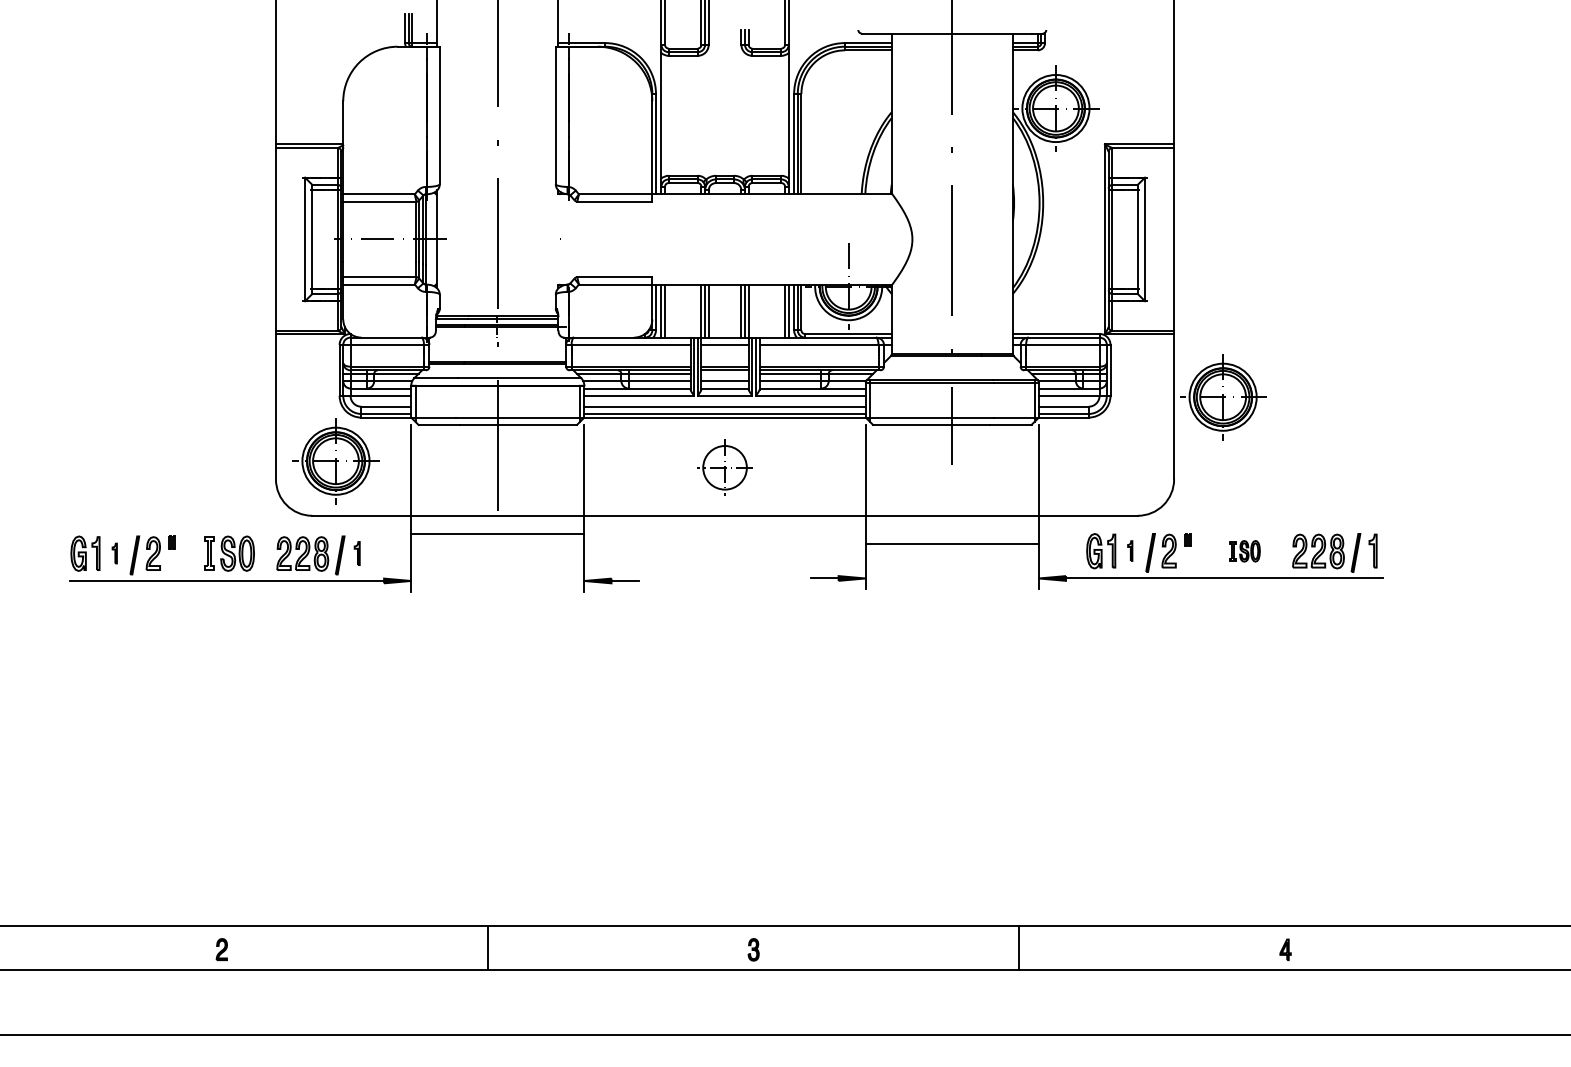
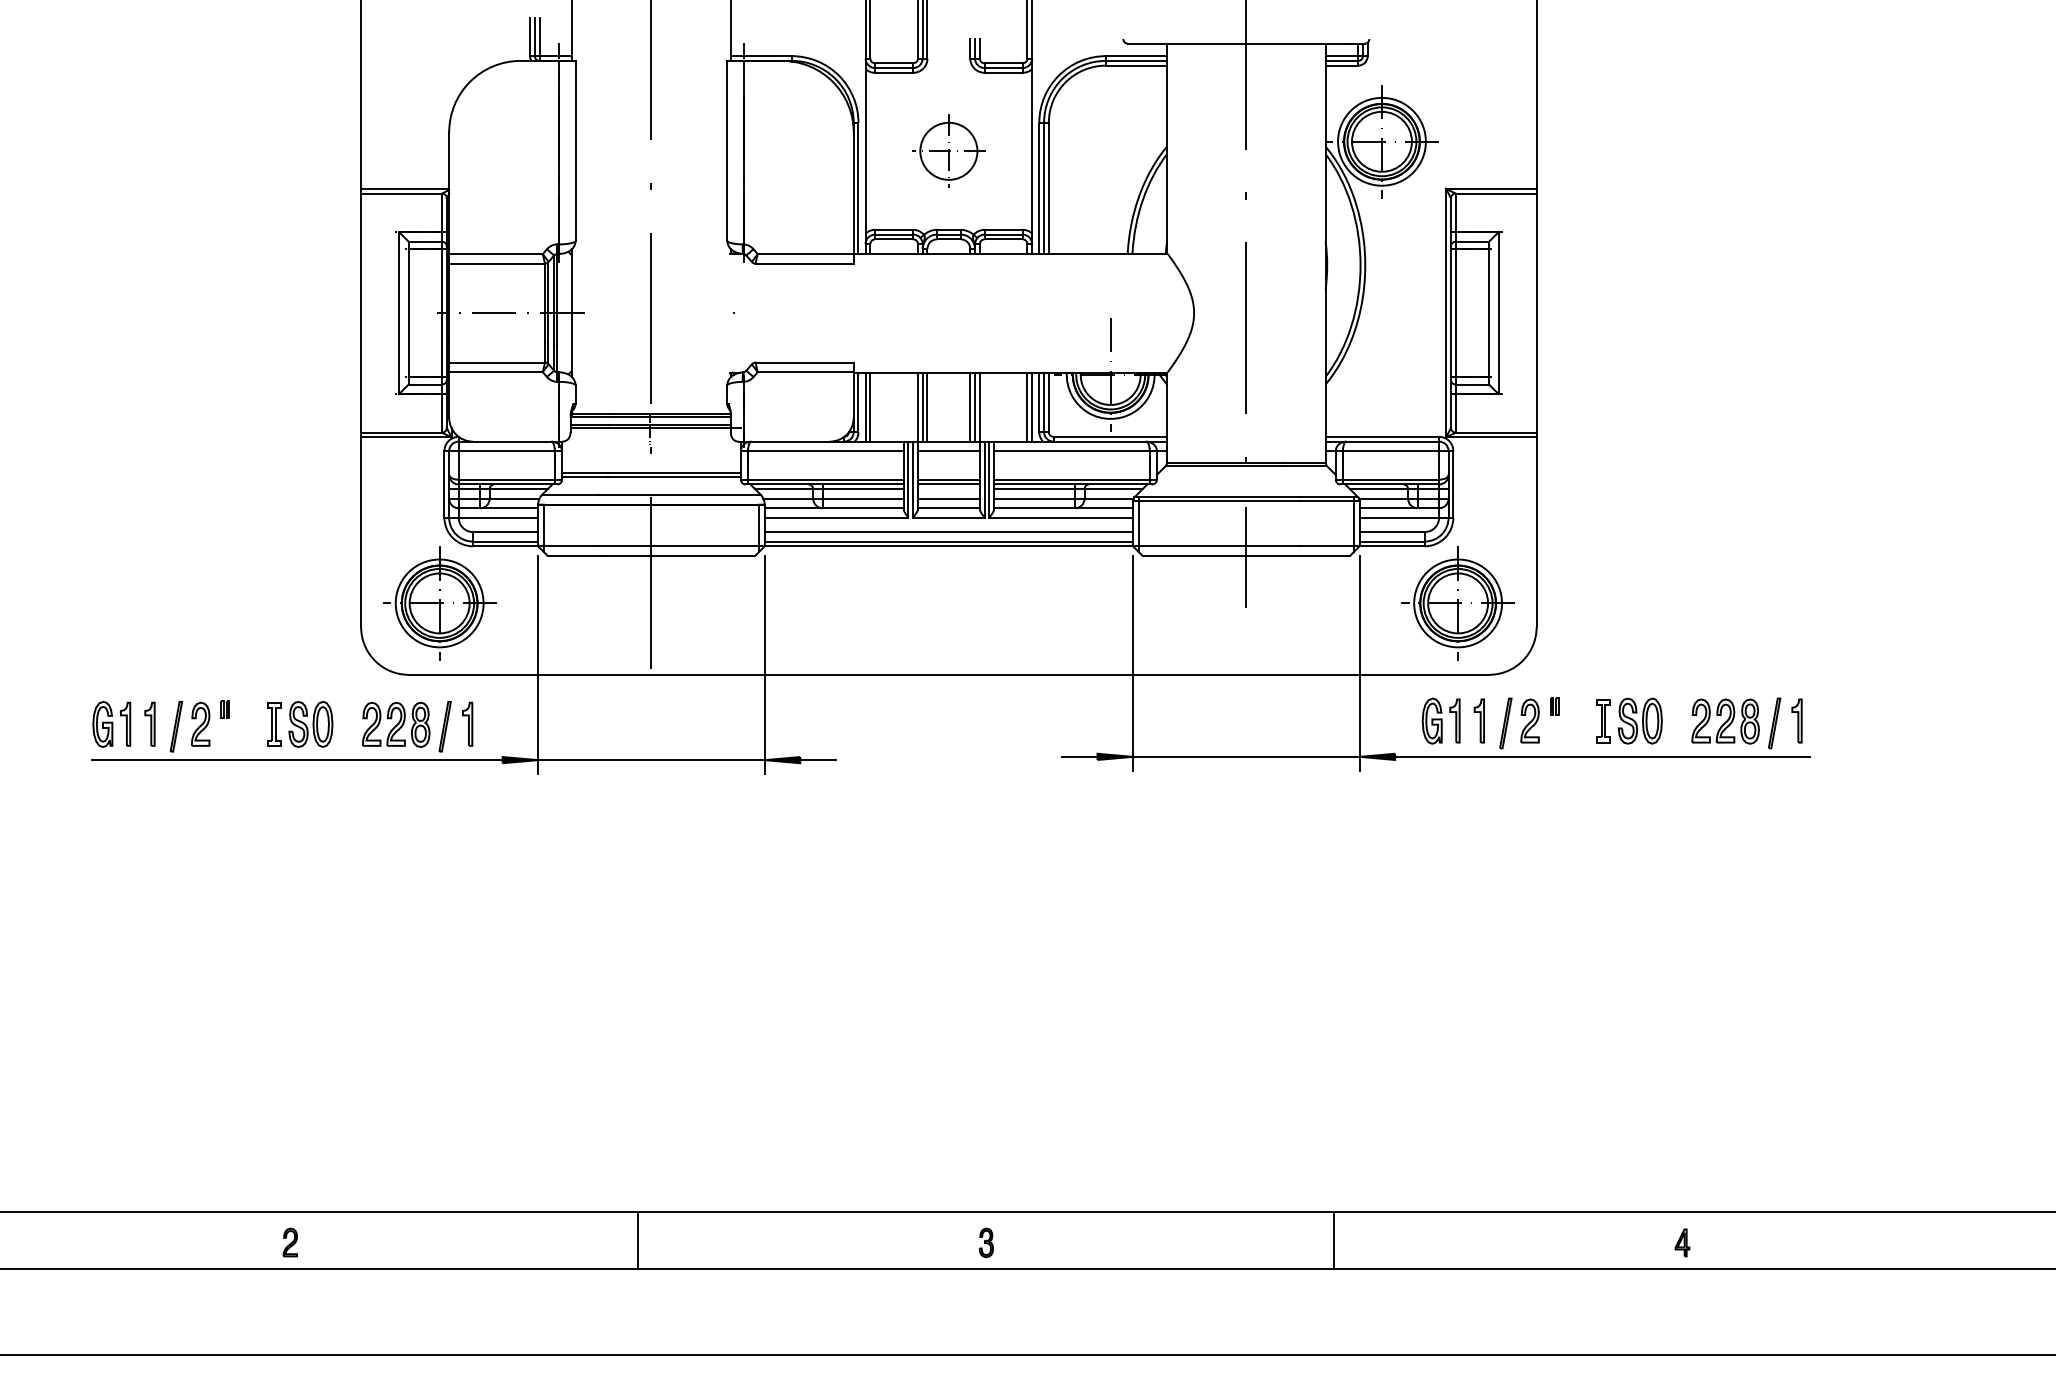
part: (1223, 397) -> (1458, 603), moved
part: (724, 467) -> (948, 150), moved
line: (497, 533) -> (651, 759), moved
line: (951, 544) -> (1245, 756), moved
part: (1129, 550) -> (1478, 720), size x1.67
part: (1244, 551) -> (1628, 721), size x1.67
part: (114, 553) -> (149, 724), size x1.67
part: (356, 553) -> (466, 724), size x1.43

